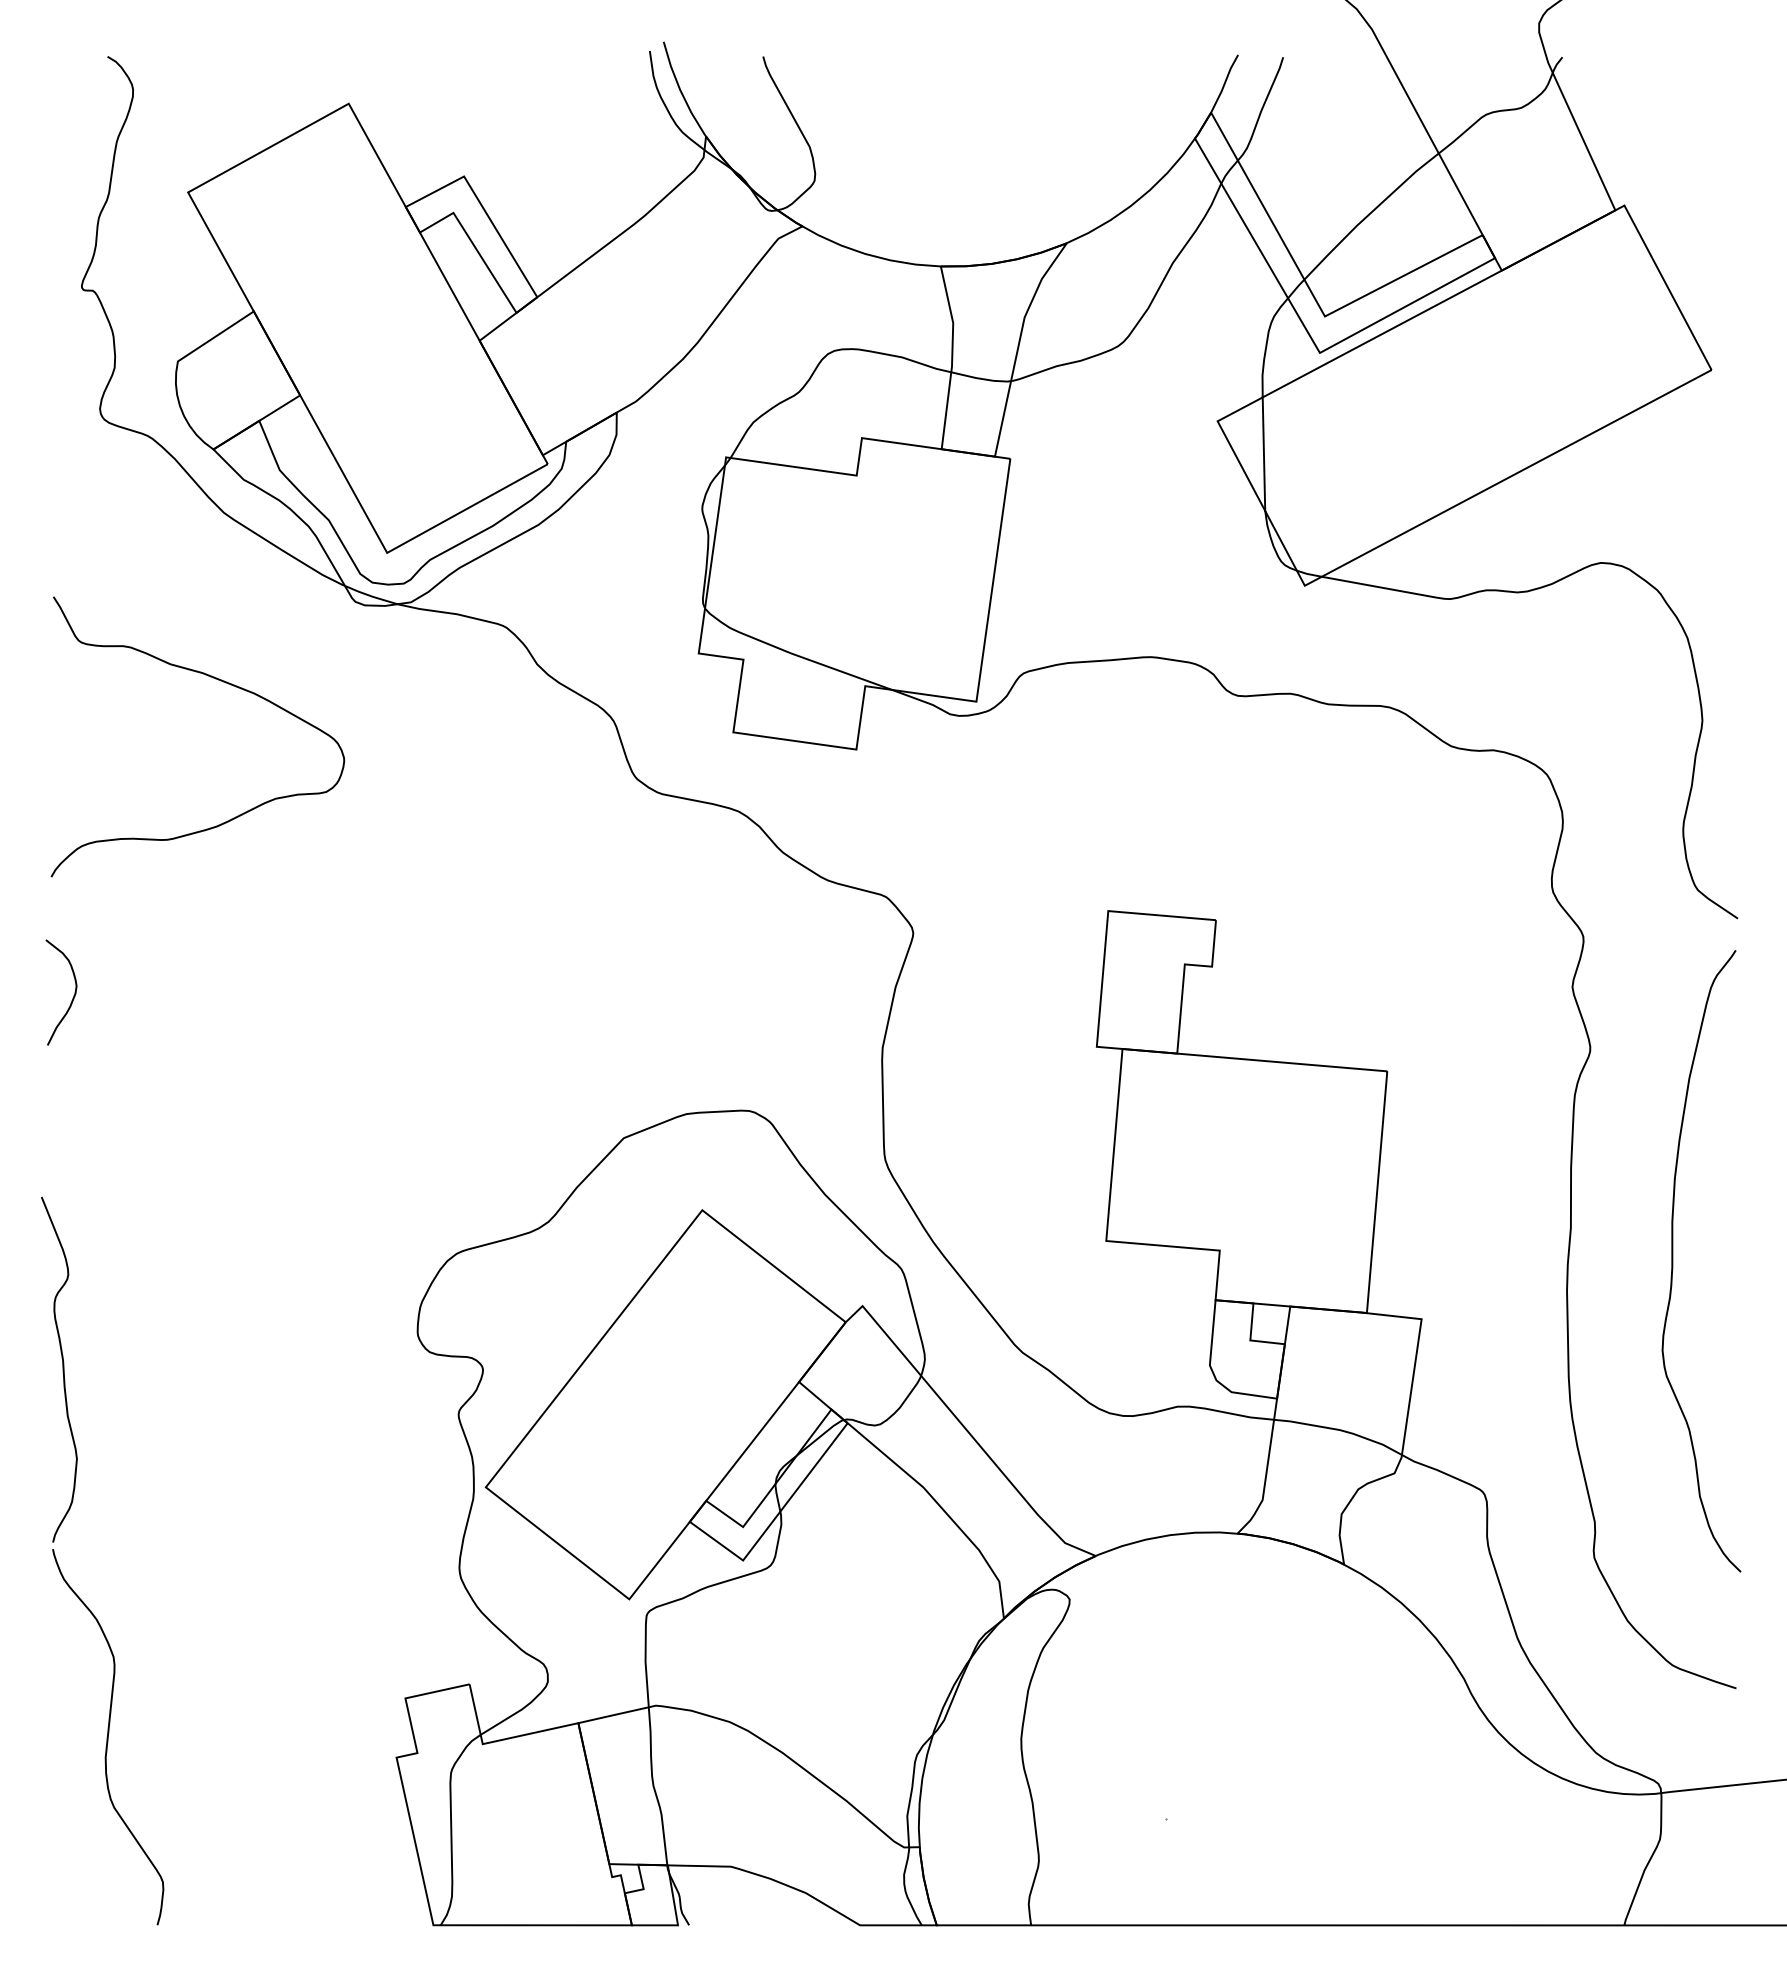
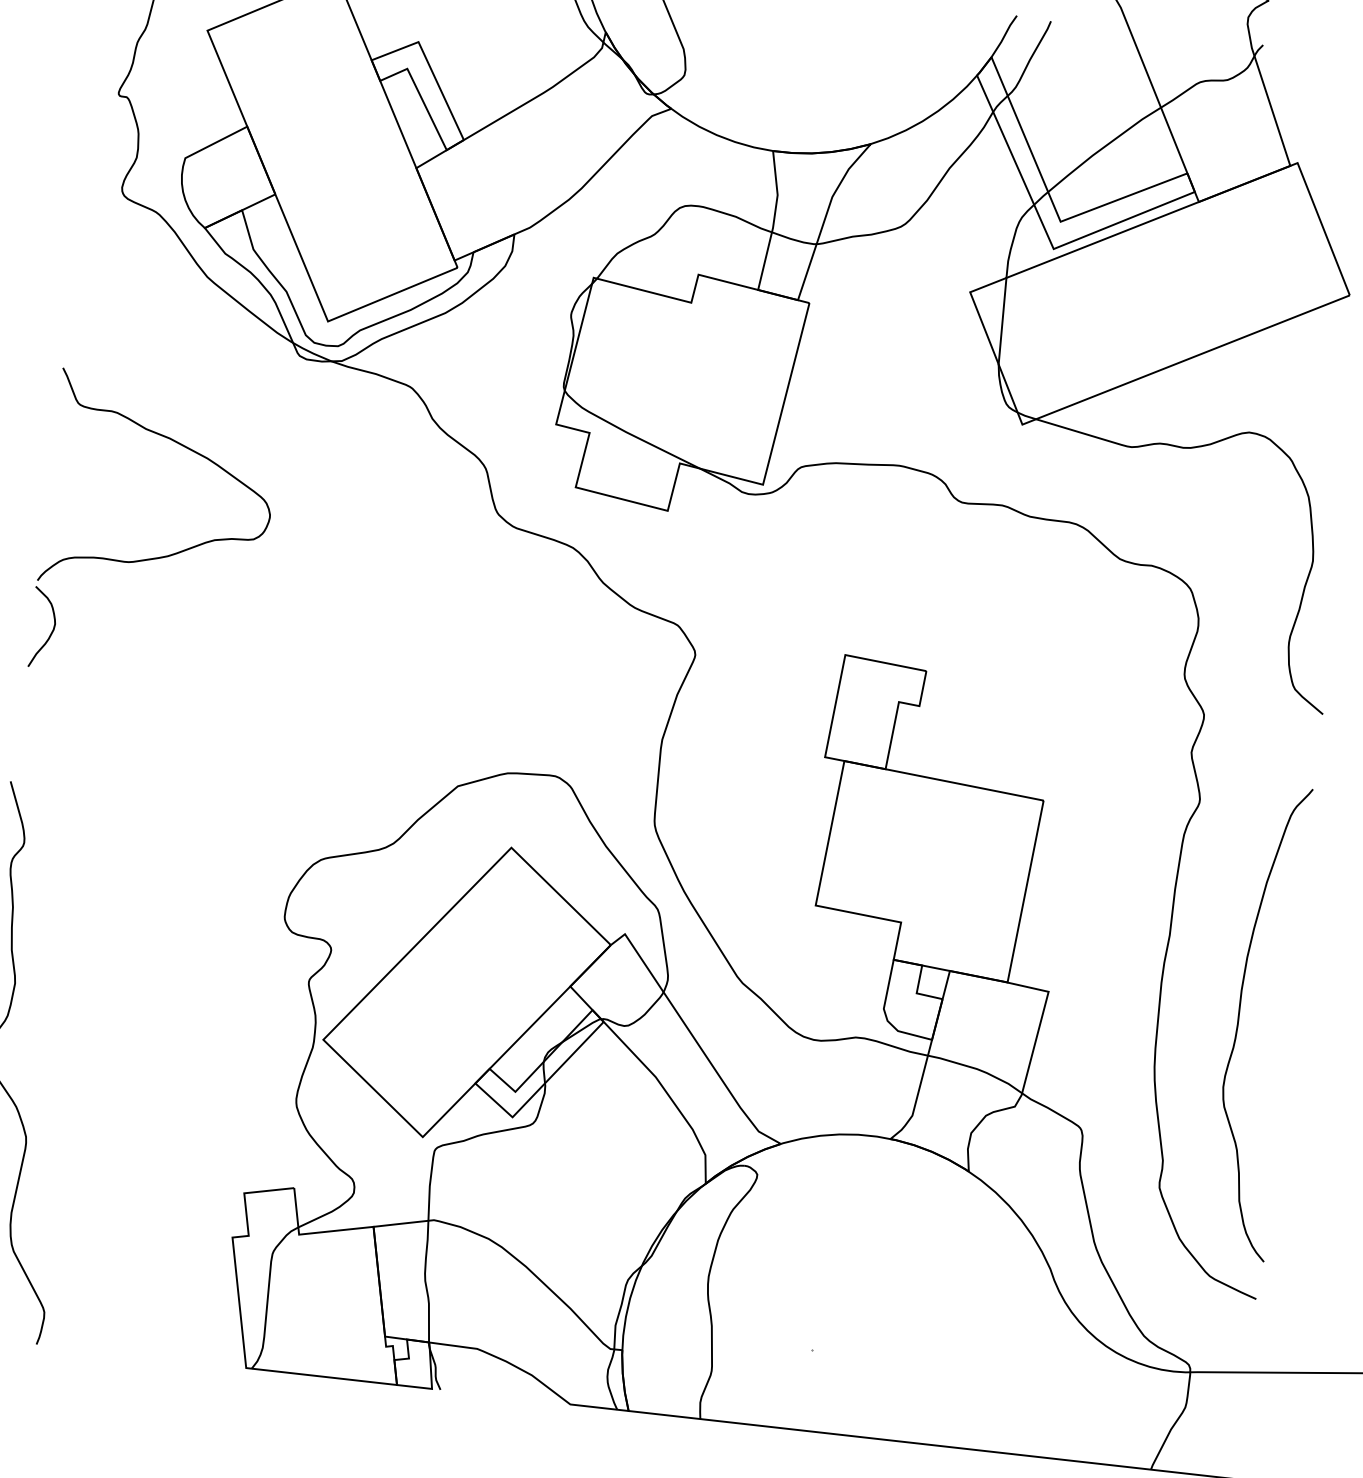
curve: (220, 681) -> (182, 446), moved
curve: (1673, 1261) -> (1239, 1020), moved

